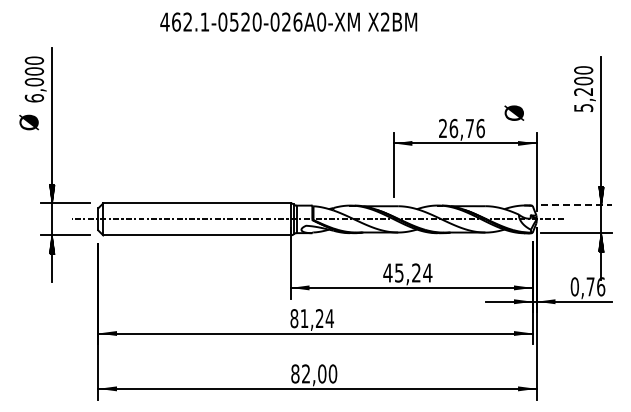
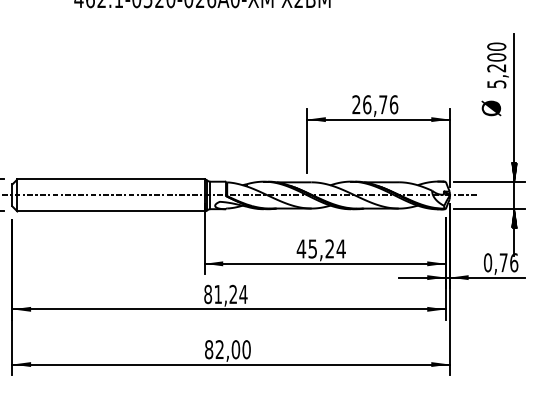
text: (514, 112) -> (491, 107), moved
line: (577, 205) -> (490, 181), dashed -> solid

